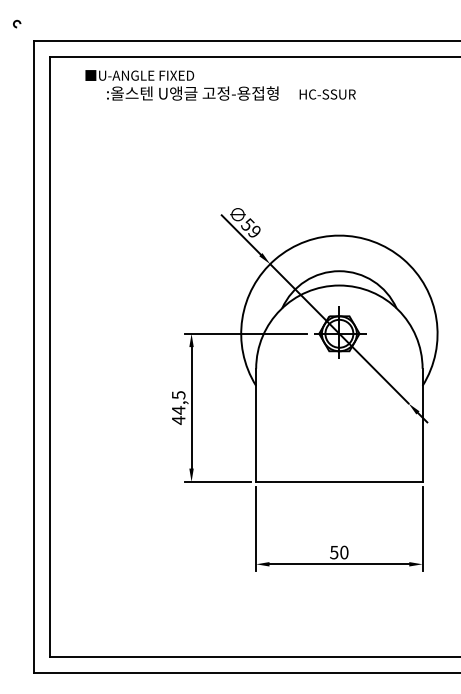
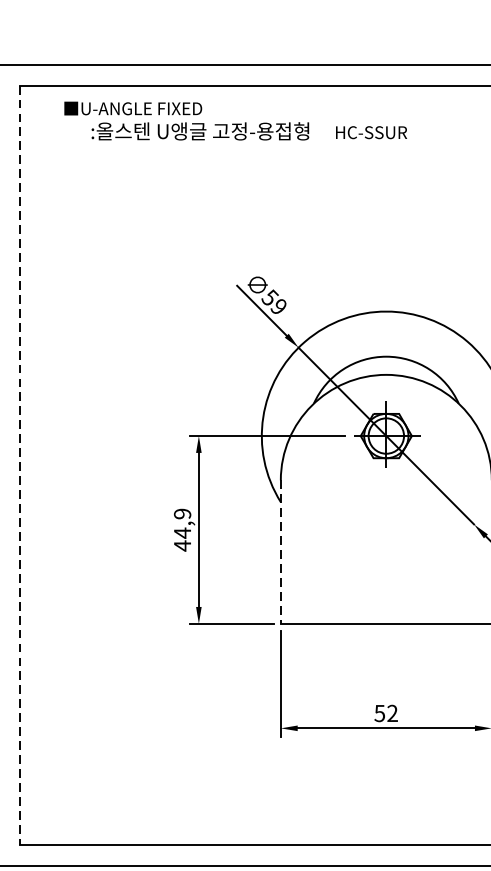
line: (50, 356) -> (20, 464), solid -> dashed
text: (178, 395) -> (182, 514), 44,5 -> 44,9
line: (256, 425) -> (281, 552), solid -> dashed
text: (344, 552) -> (392, 713), 50 -> 52

